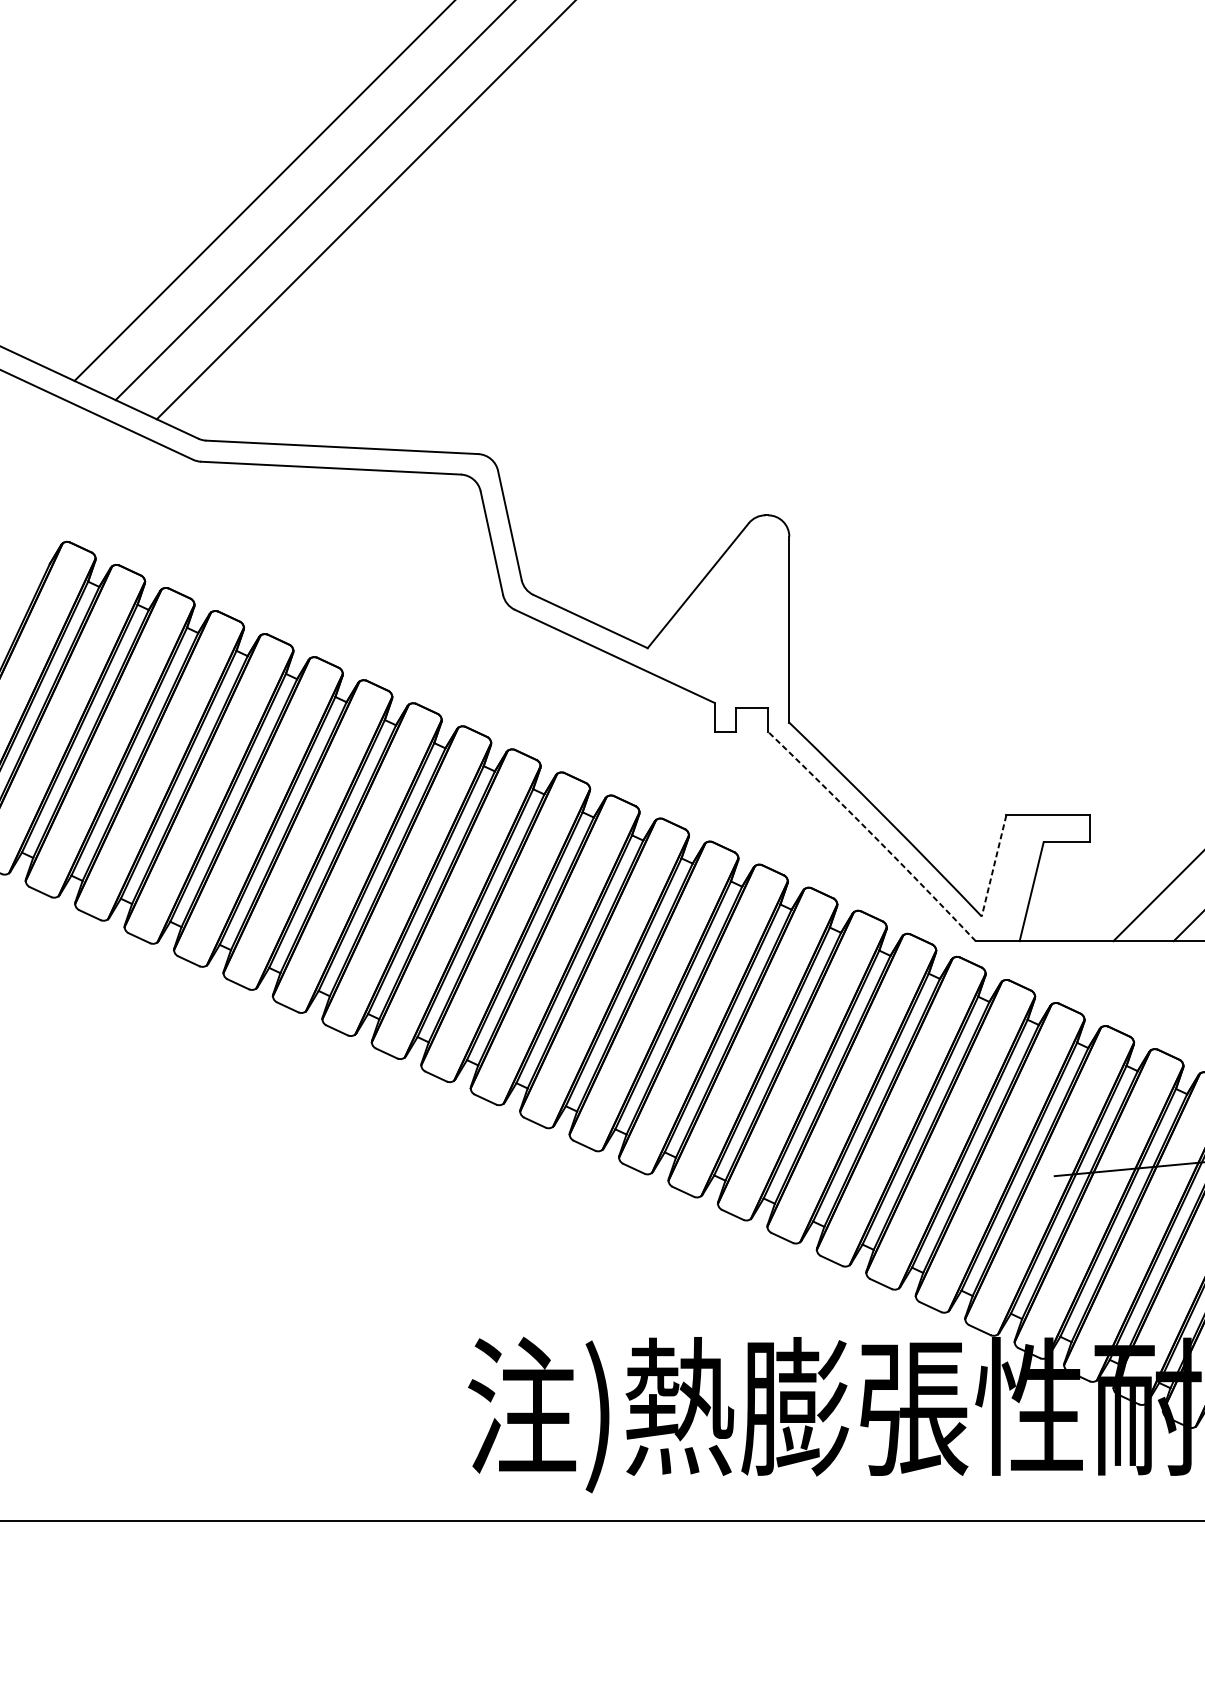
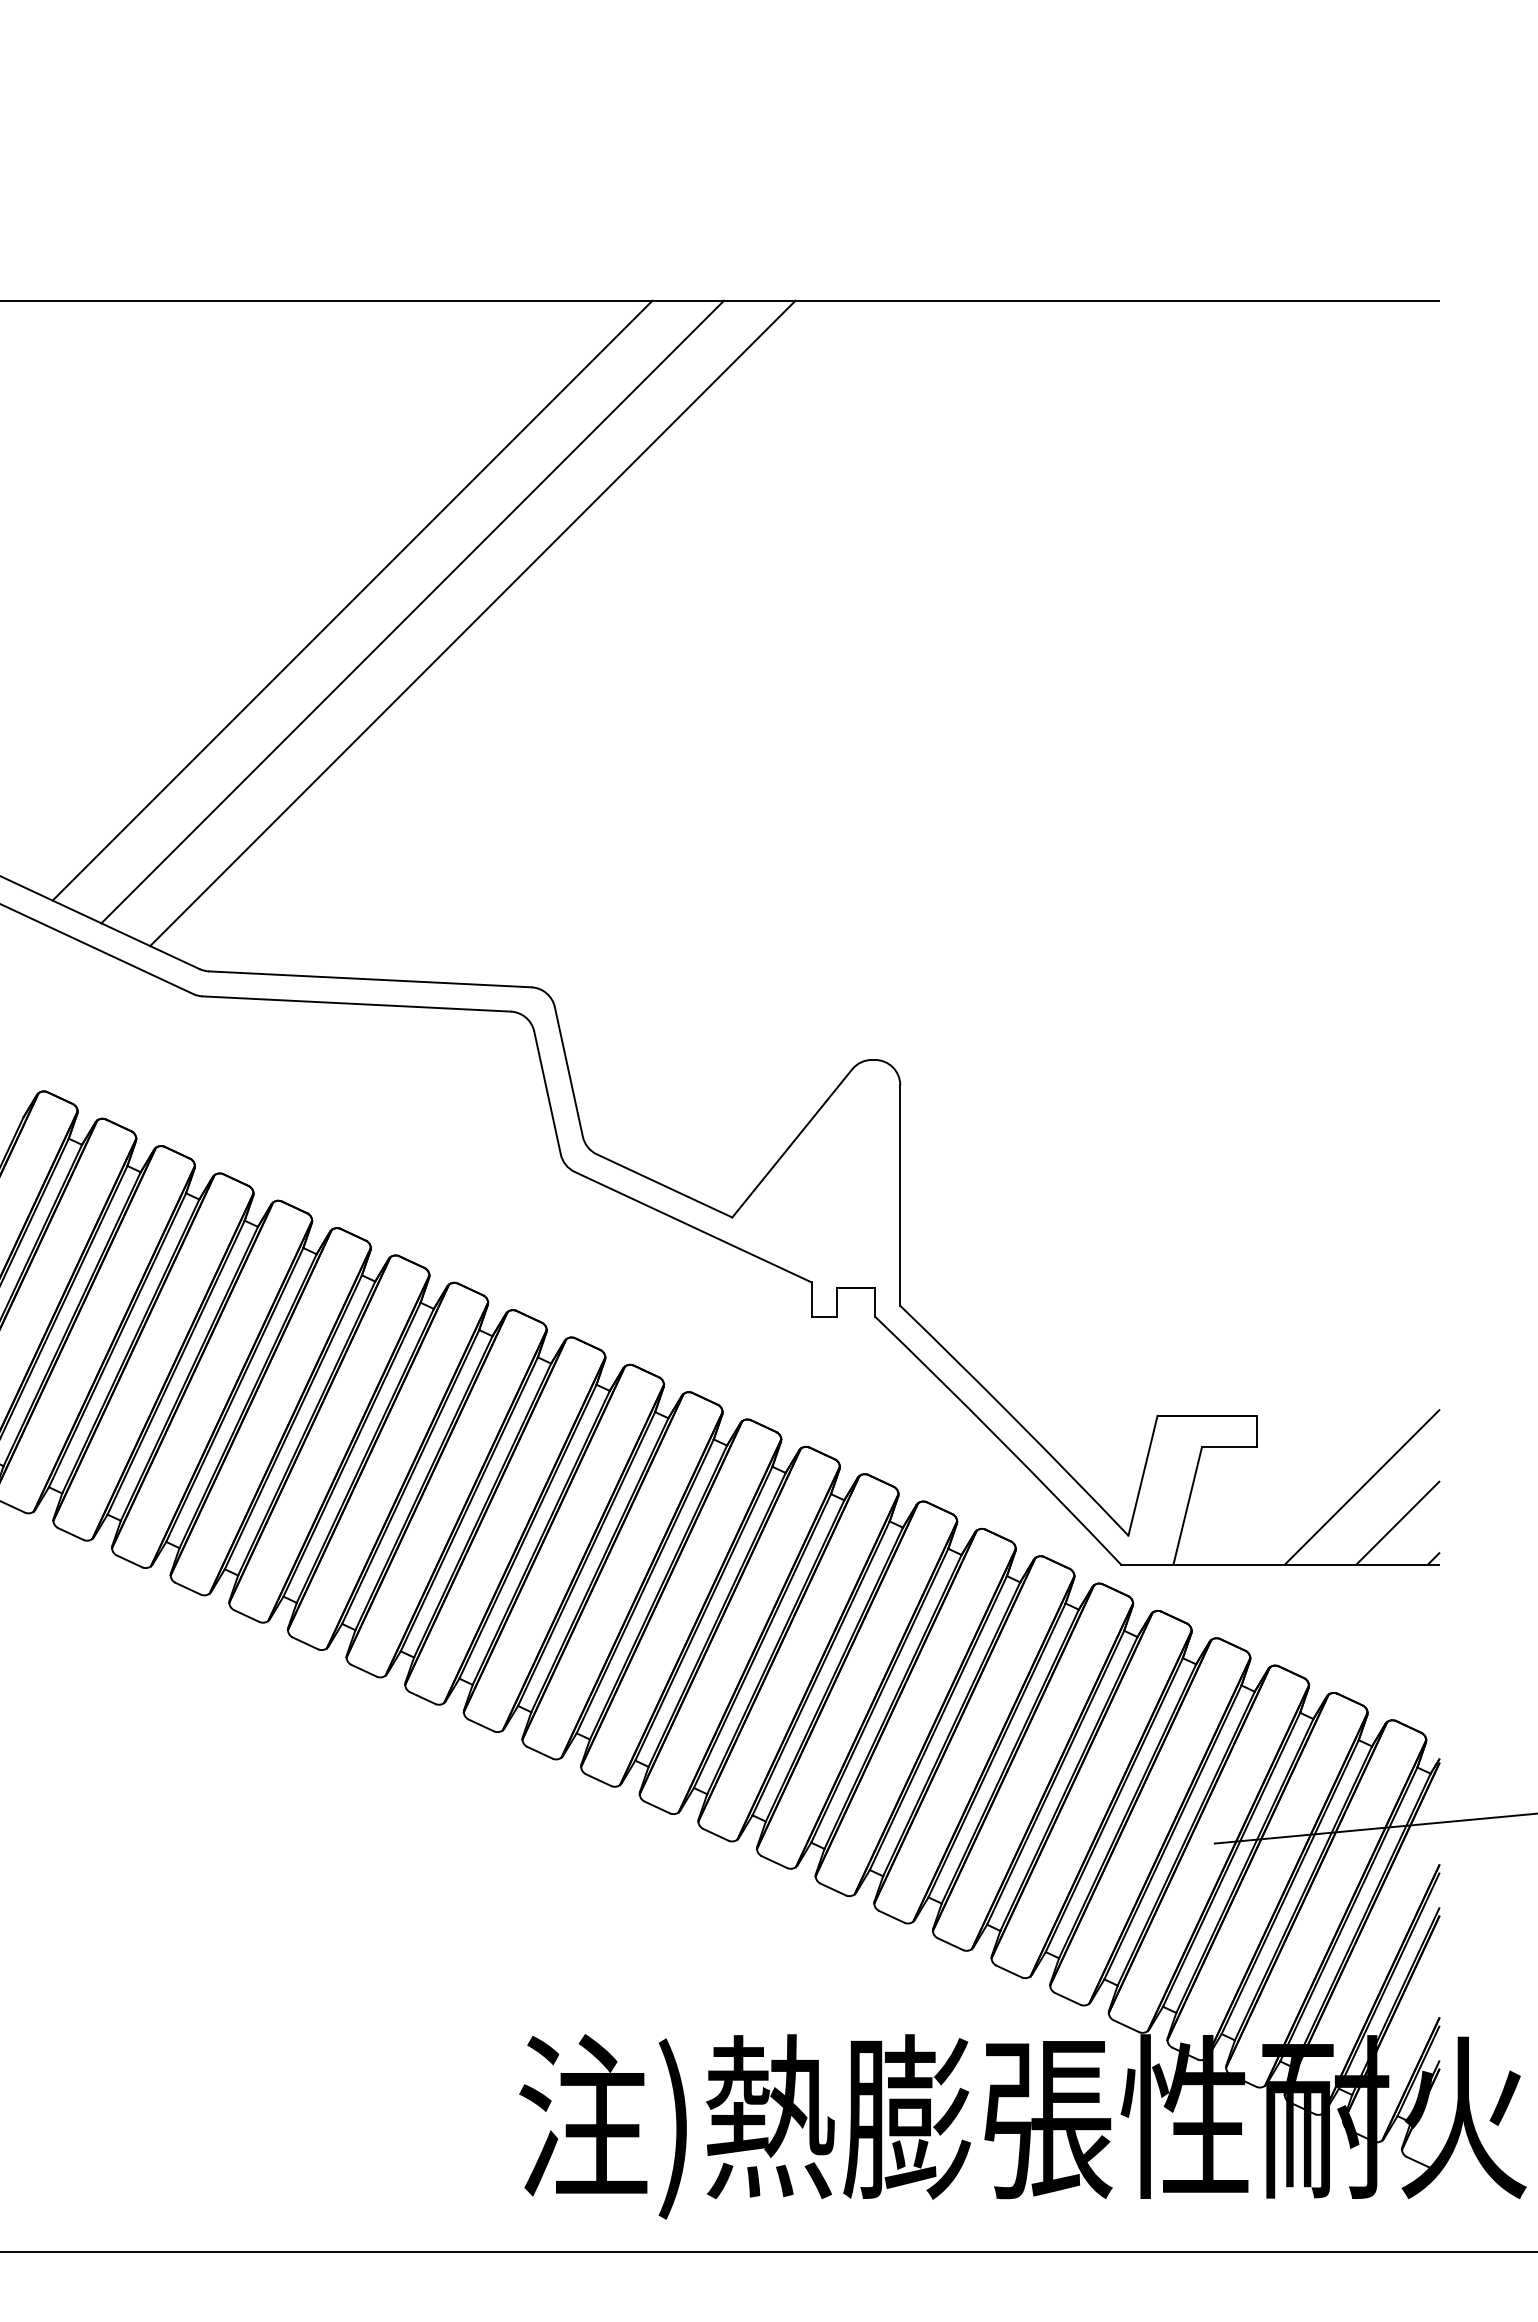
arc: (873, 835) -> (999, 1439), dashed -> solid
line: (994, 865) -> (1143, 1475), dashed -> solid

